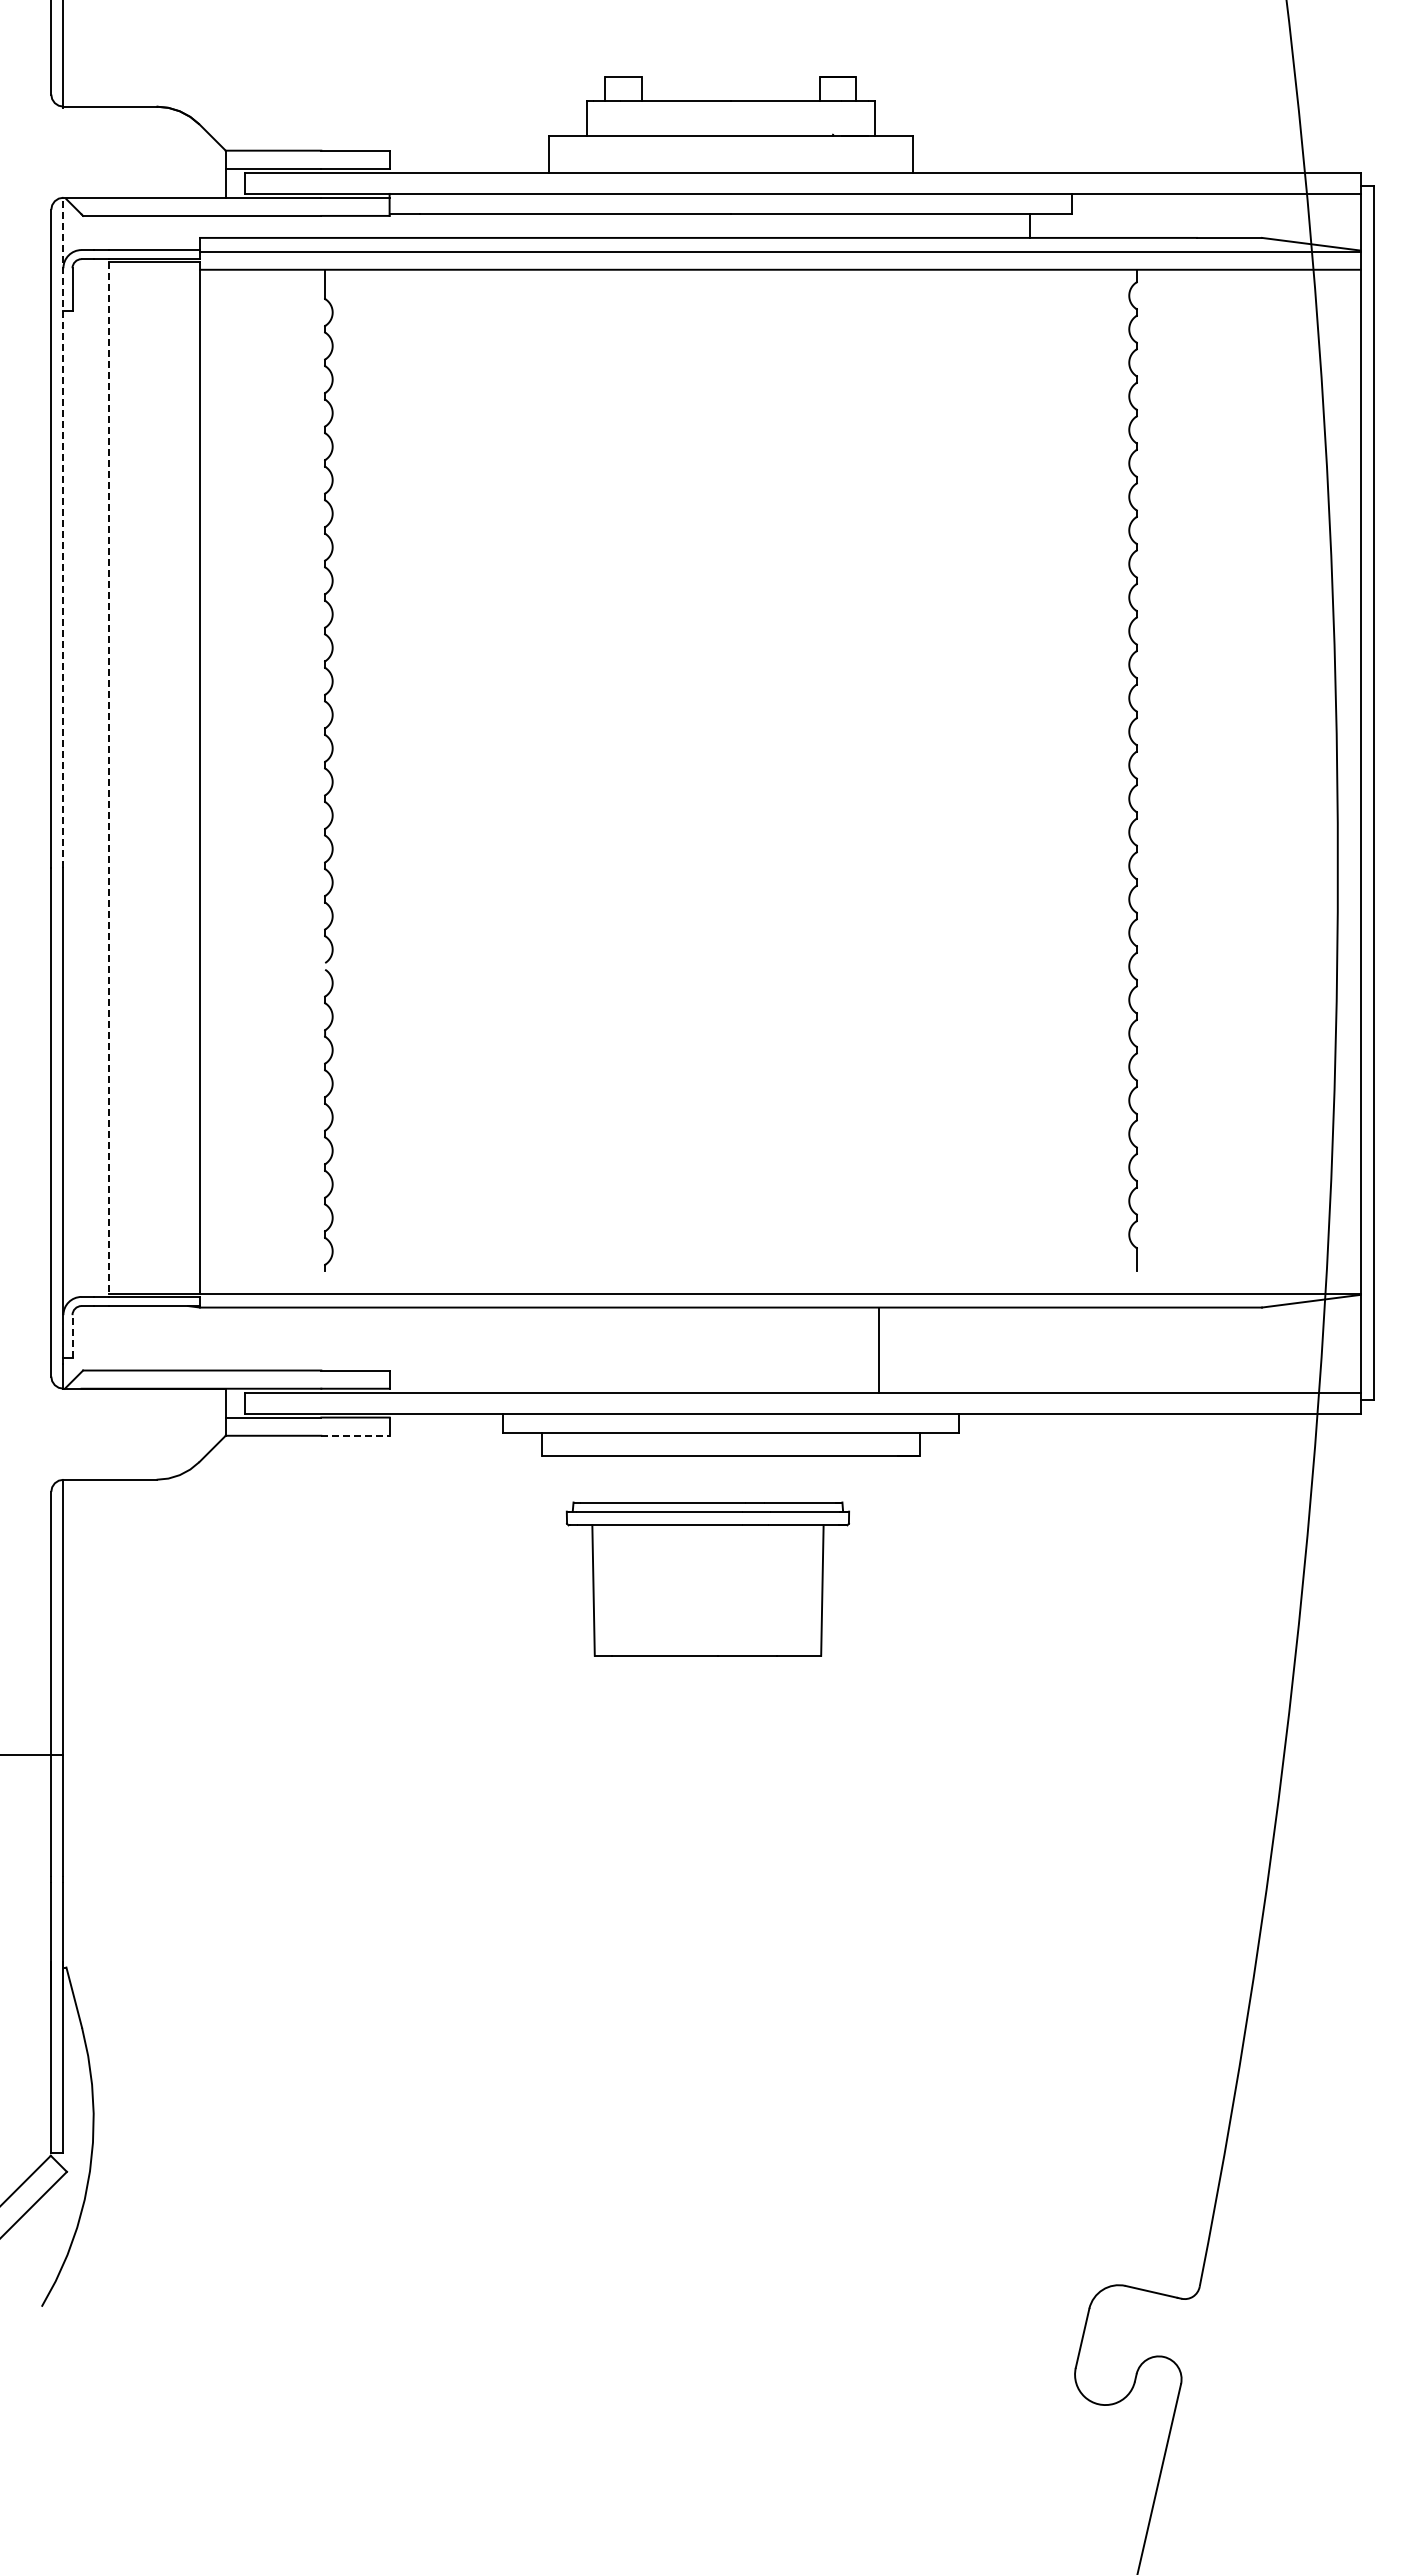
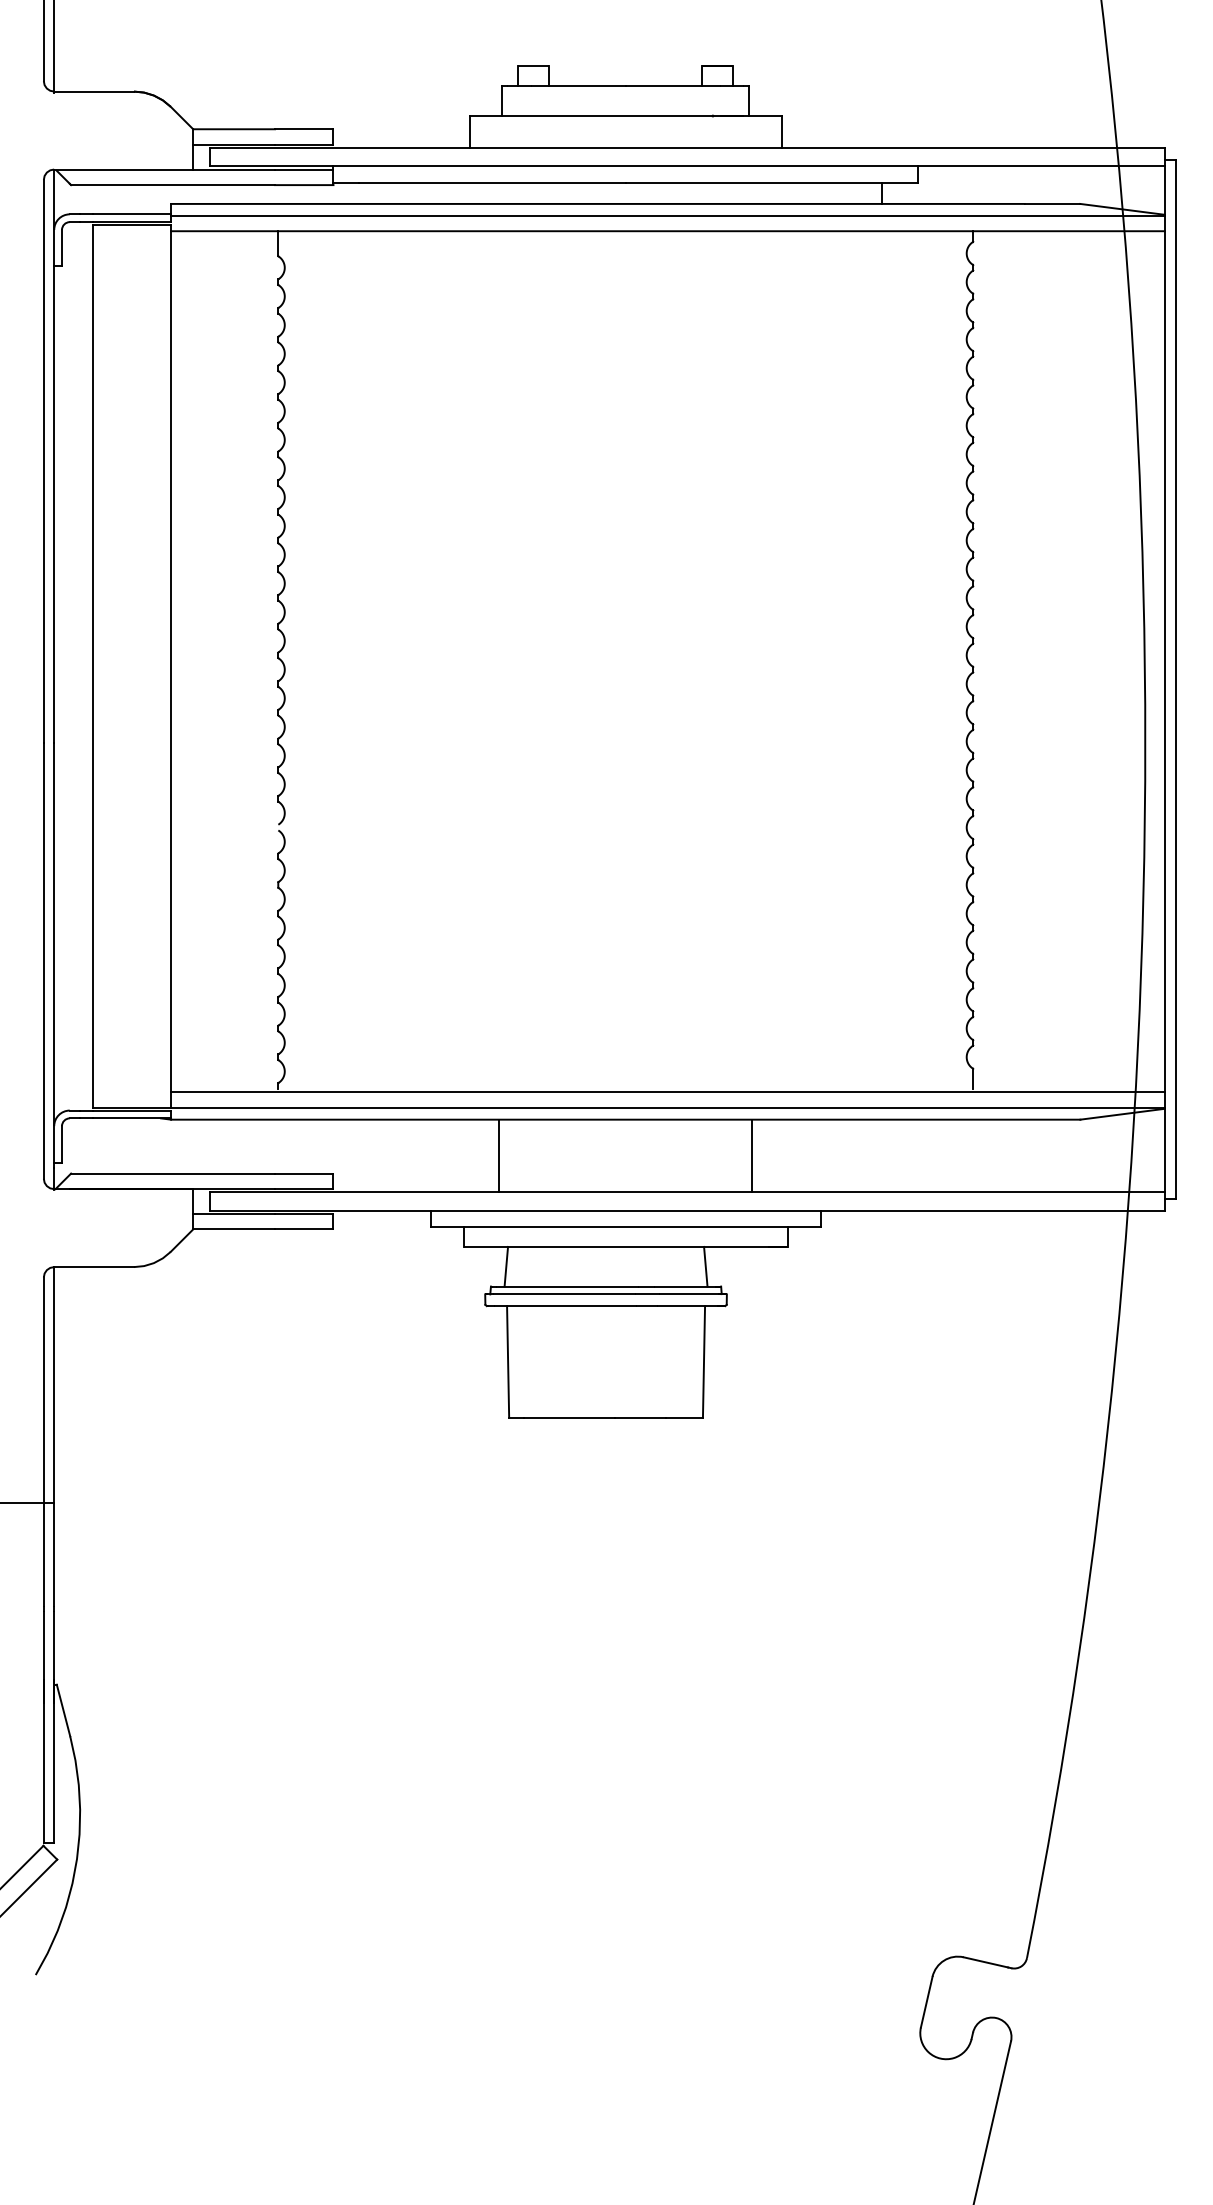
line: (63, 532) -> (54, 456), dashed -> solid
line: (108, 778) -> (92, 666), dashed -> solid
line: (779, 1275) -> (667, 1092), added
line: (72, 1335) -> (62, 1143), dashed -> solid
line: (583, 1349) -> (499, 1155), added
line: (355, 1435) -> (304, 1229), dashed -> solid
line: (591, 1479) -> (506, 1266), added
line: (824, 1479) -> (705, 1266), added

